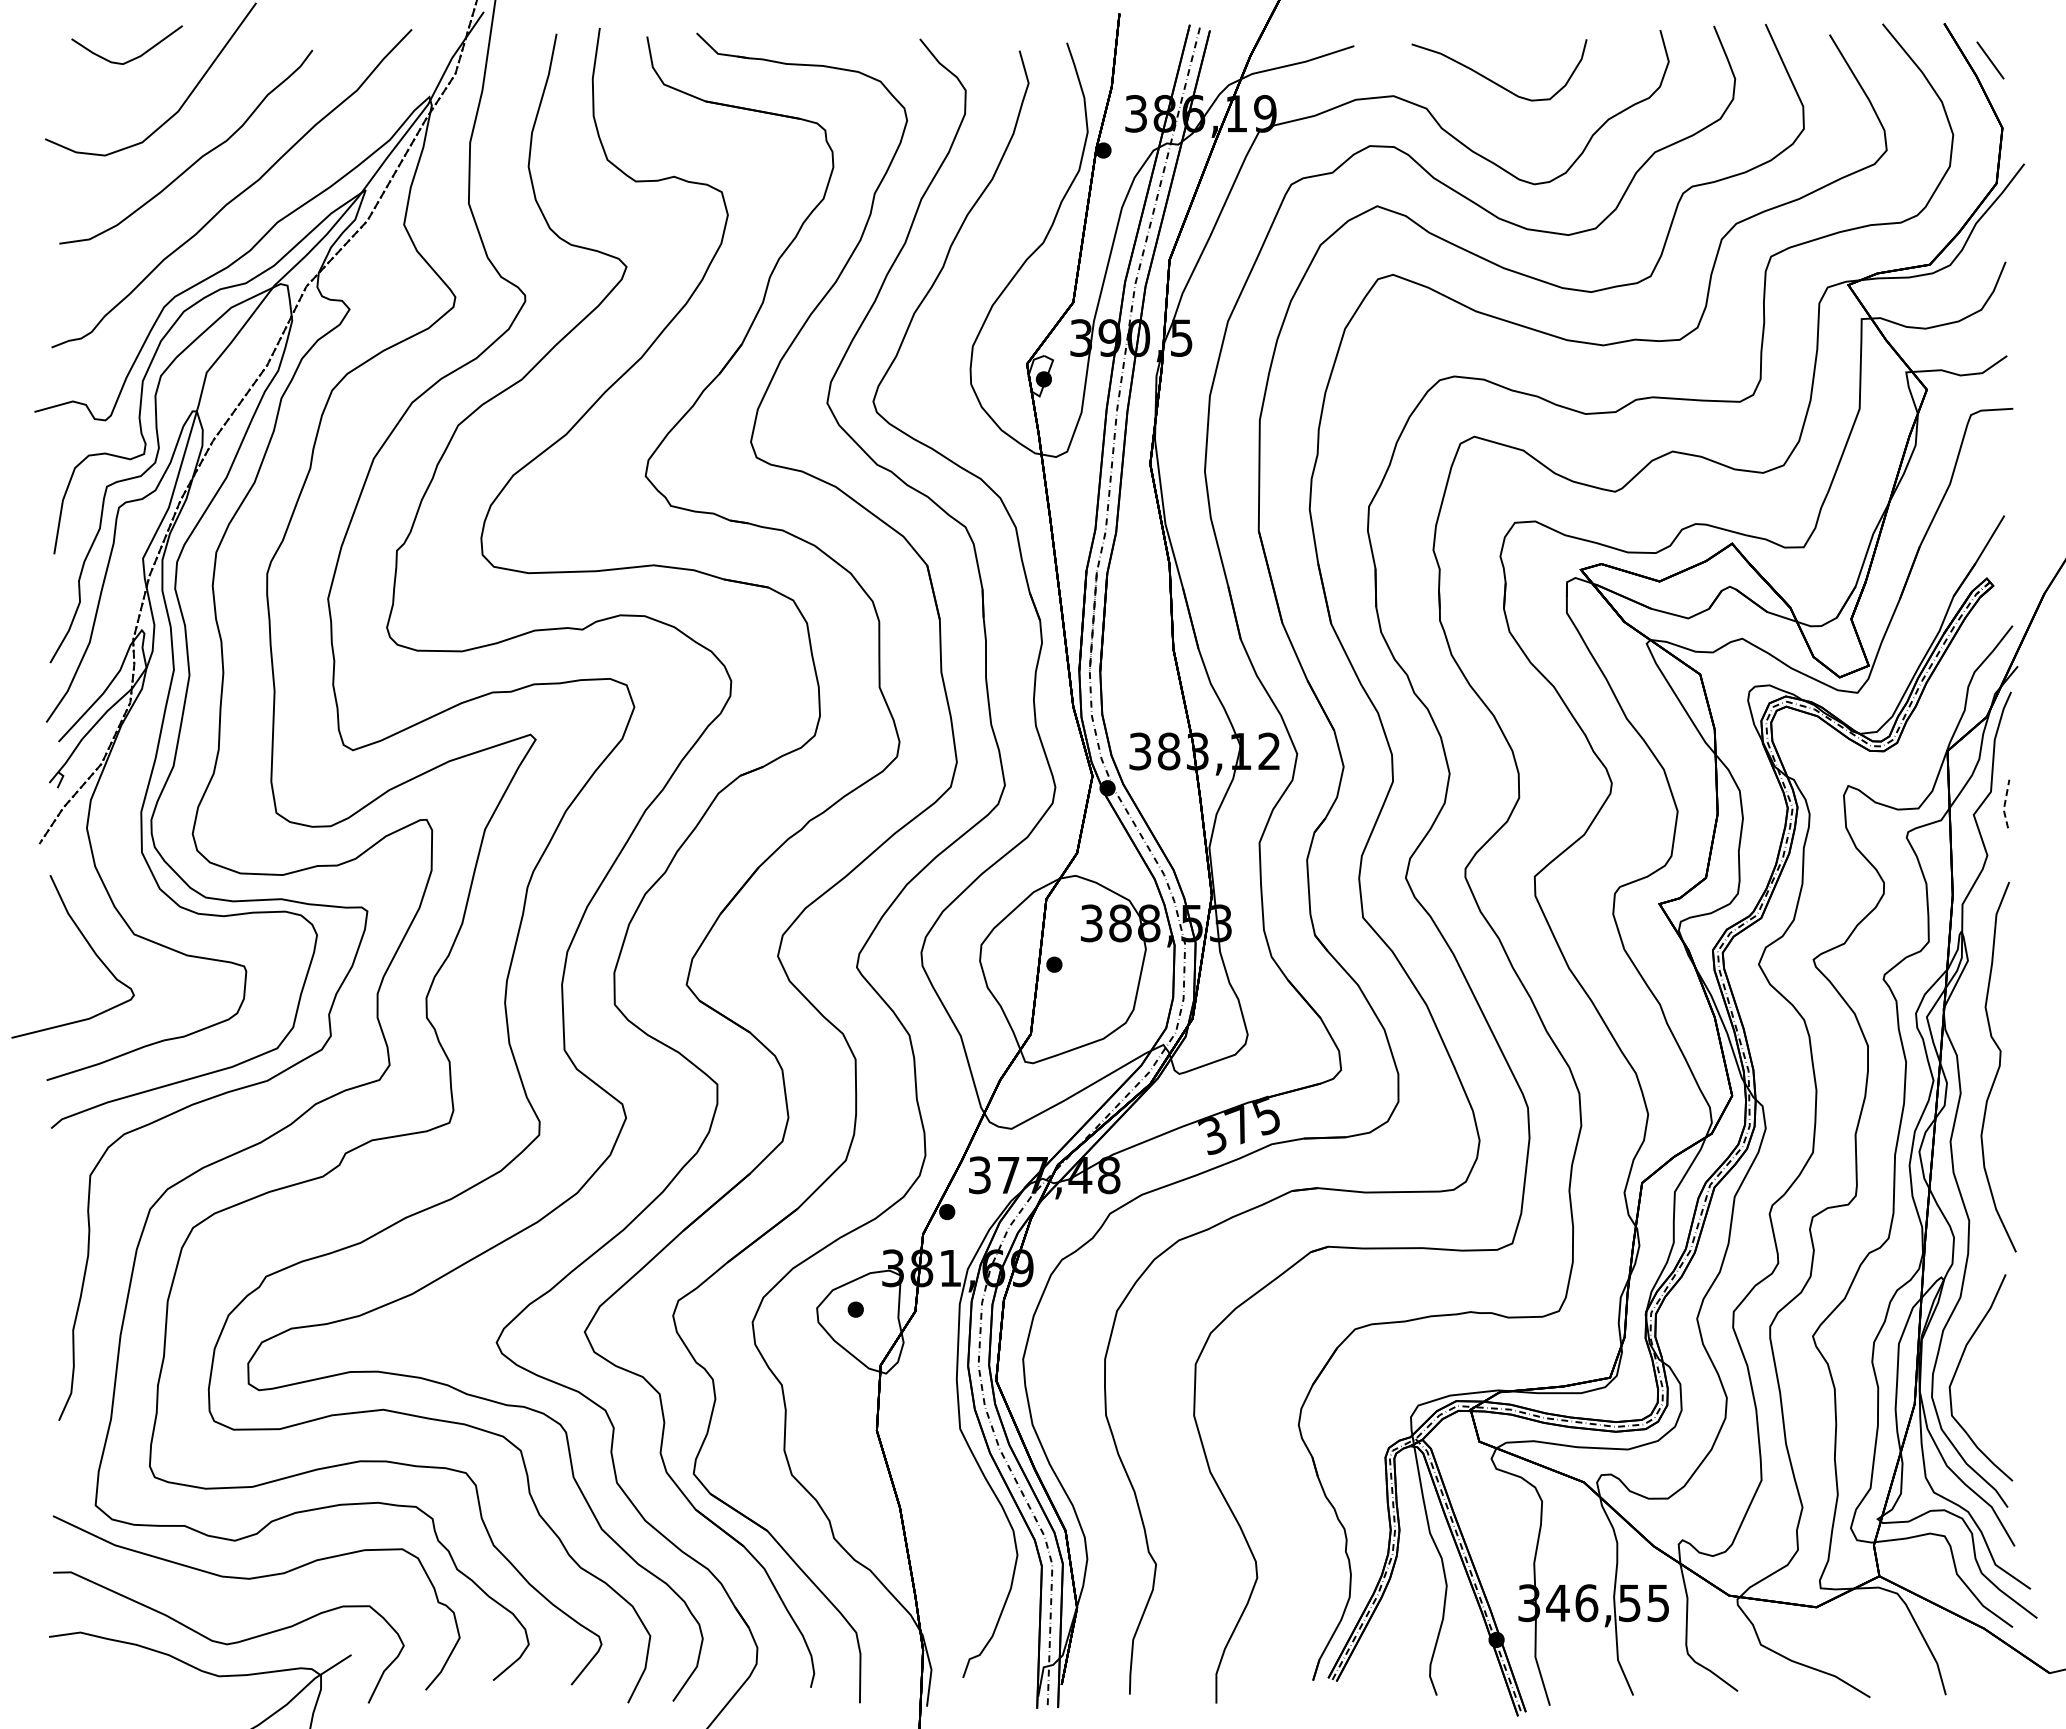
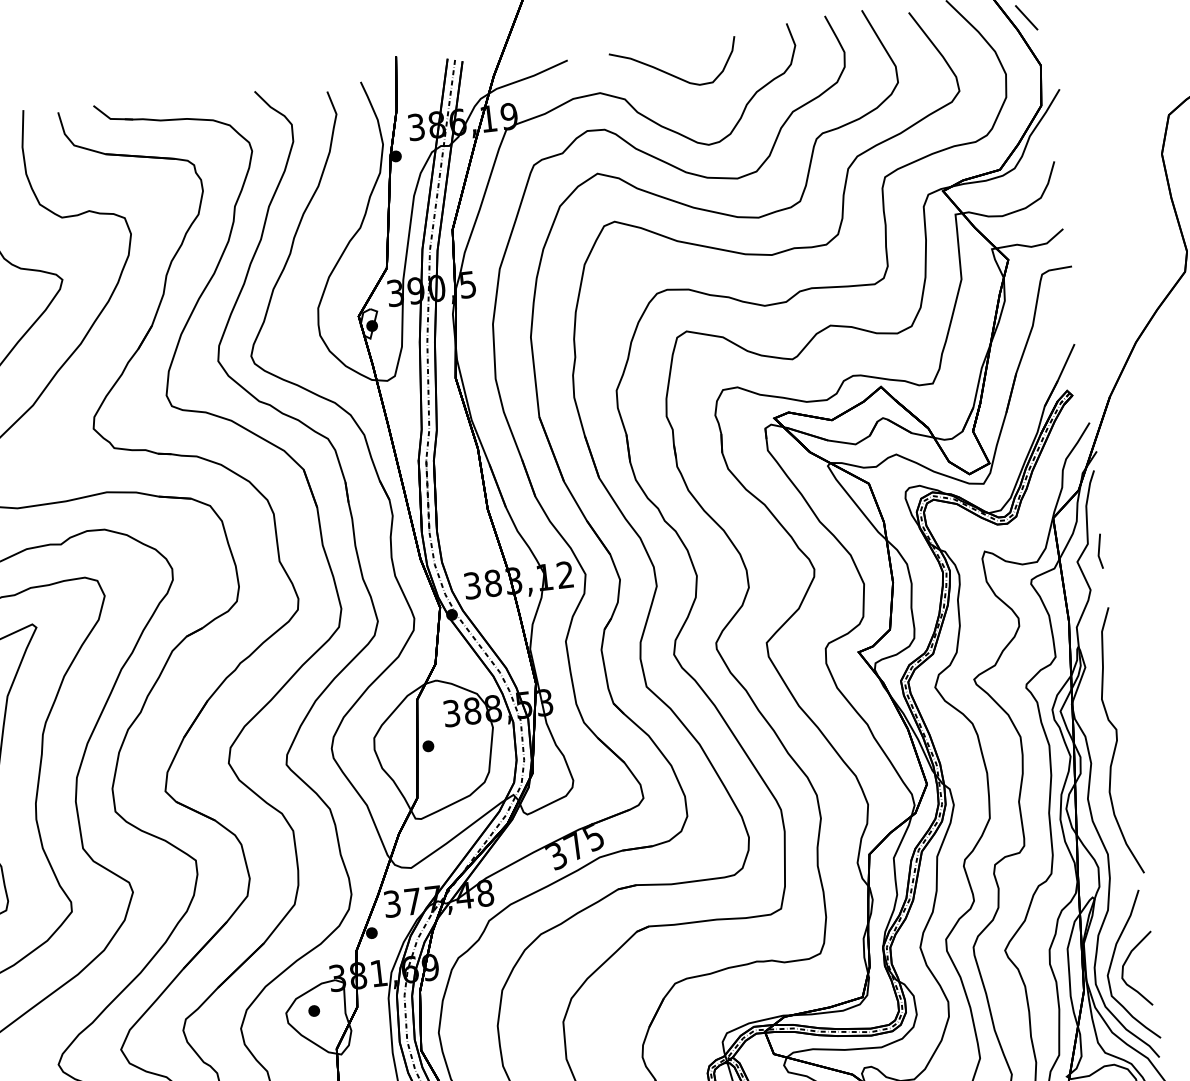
line: (2004, 804) -> (1098, 551), dashed -> solid
curve: (1976, 1372) -> (1125, 962), added

